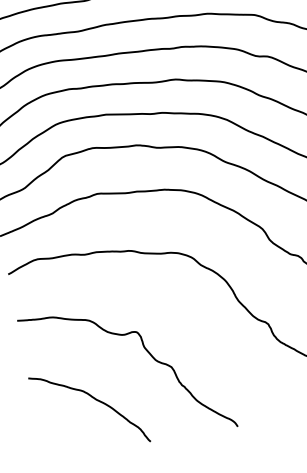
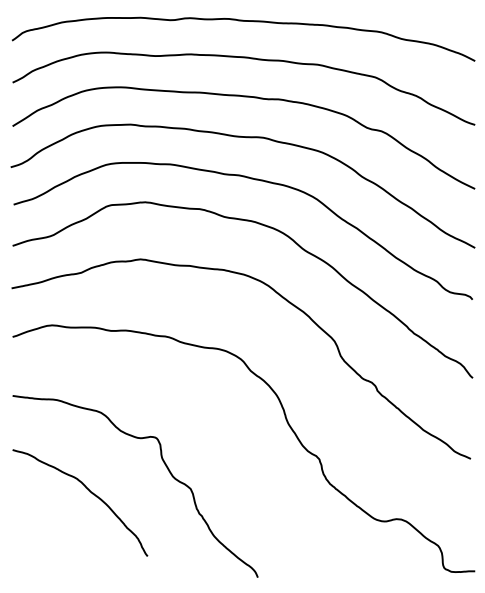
curve: (96, 400) -> (90, 492), moved

